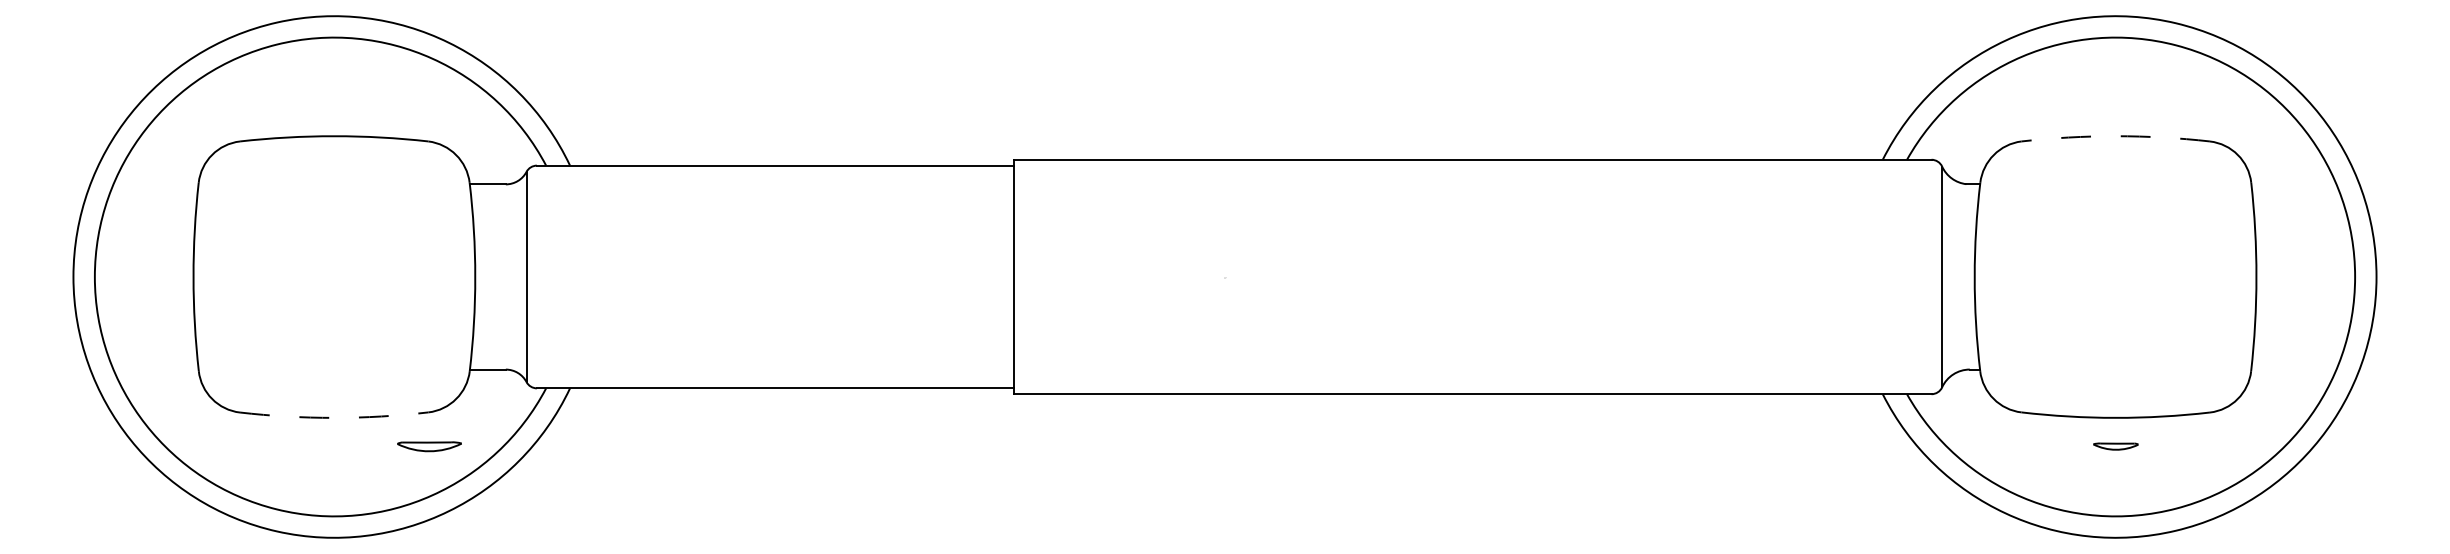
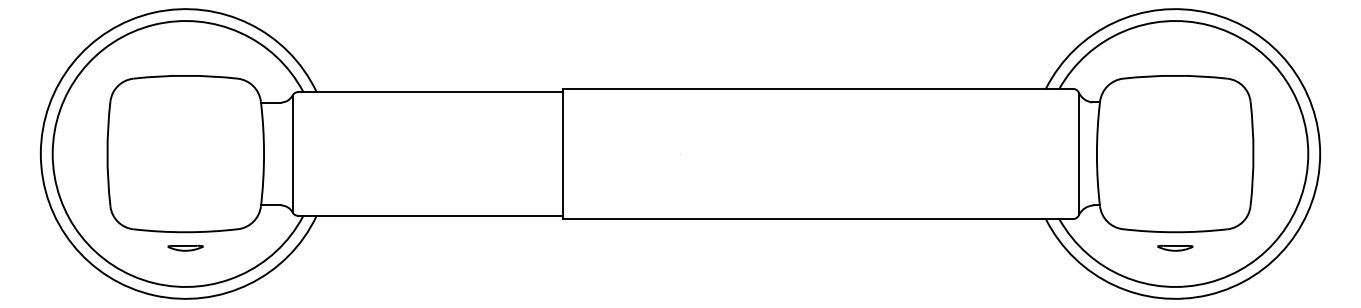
arc: (2116, 135) -> (1175, 75), dashed -> solid
arc: (333, 418) -> (185, 232), dashed -> solid
part: (429, 445) -> (185, 247), moved
part: (2116, 445) -> (1175, 247), size x1.43

